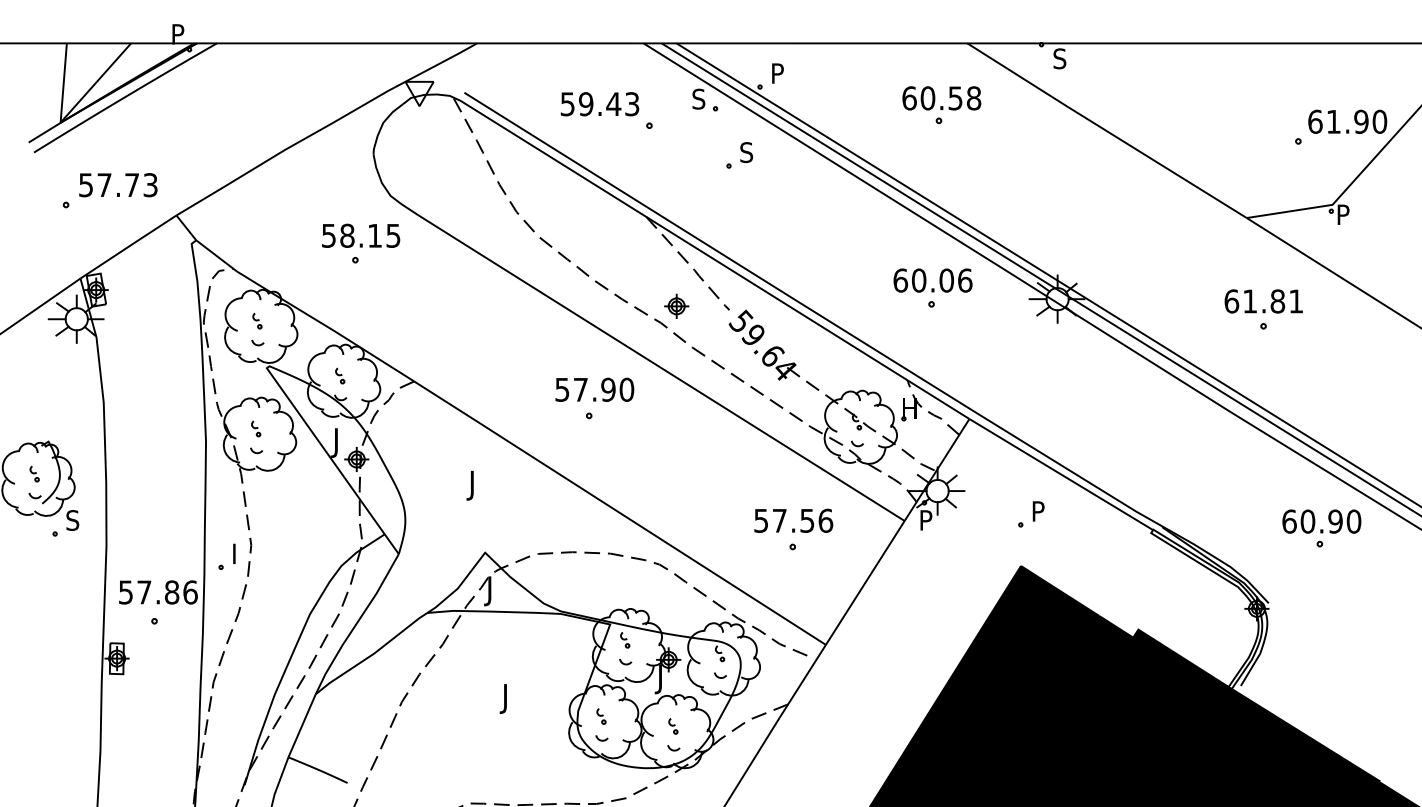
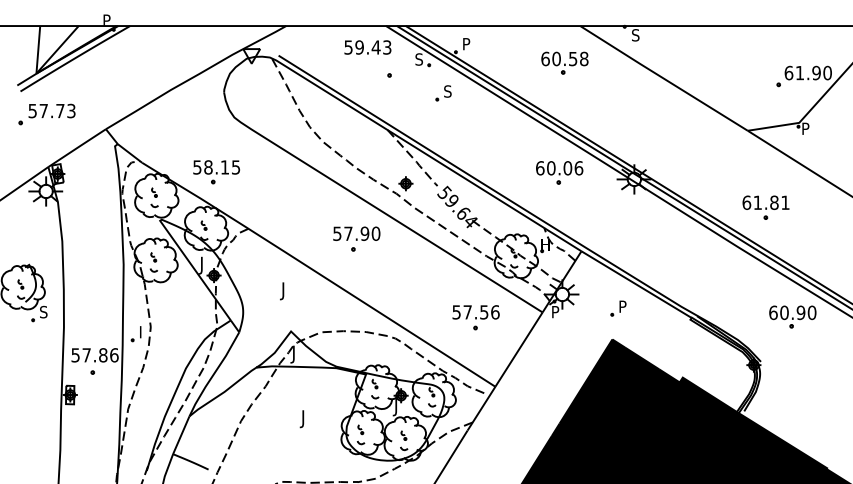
text: (599, 104) -> (367, 47), moved
part: (109, 190) -> (46, 114), moved
part: (360, 244) -> (216, 172), moved
part: (1262, 309) -> (765, 207), moved

